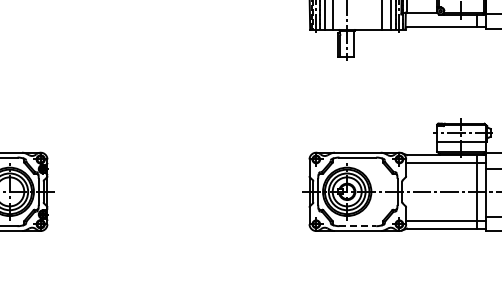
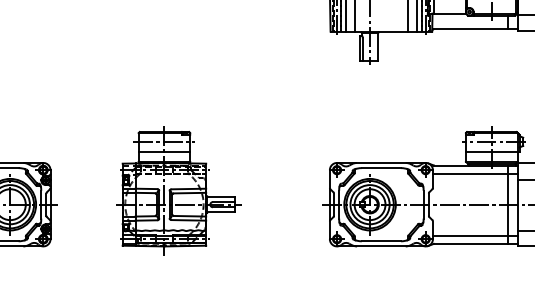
part: (167, 178) -> (178, 190), added
line: (358, 226) -> (382, 241), dashed -> solid

